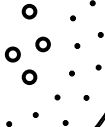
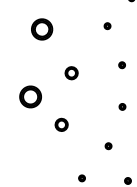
part: (42, 44) -> (70, 73), size x0.6
part: (29, 76) -> (61, 123), size x0.6

